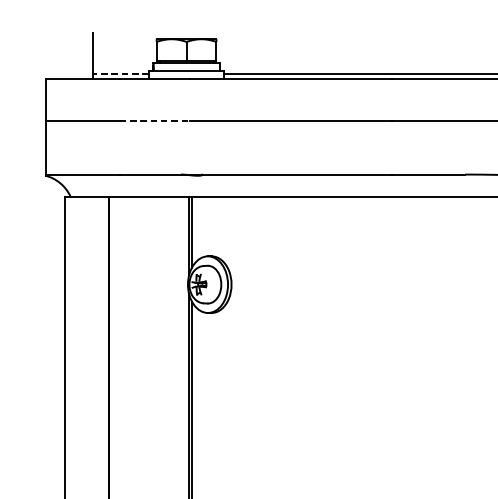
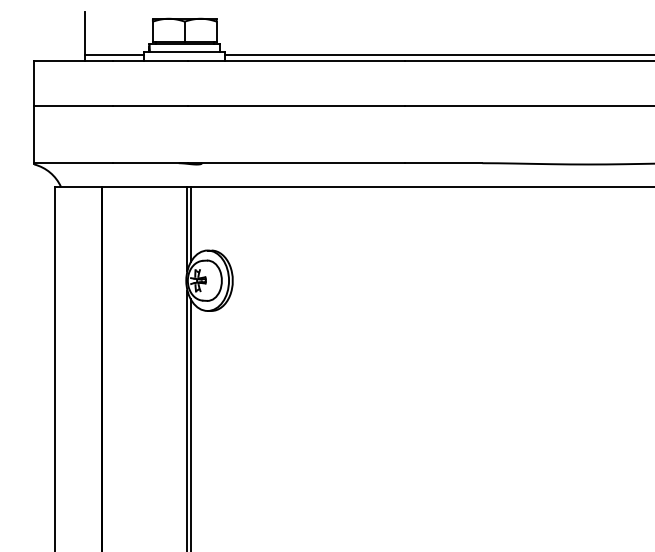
line: (120, 73) -> (114, 55), dashed -> solid
line: (155, 121) -> (151, 106), dashed -> solid

